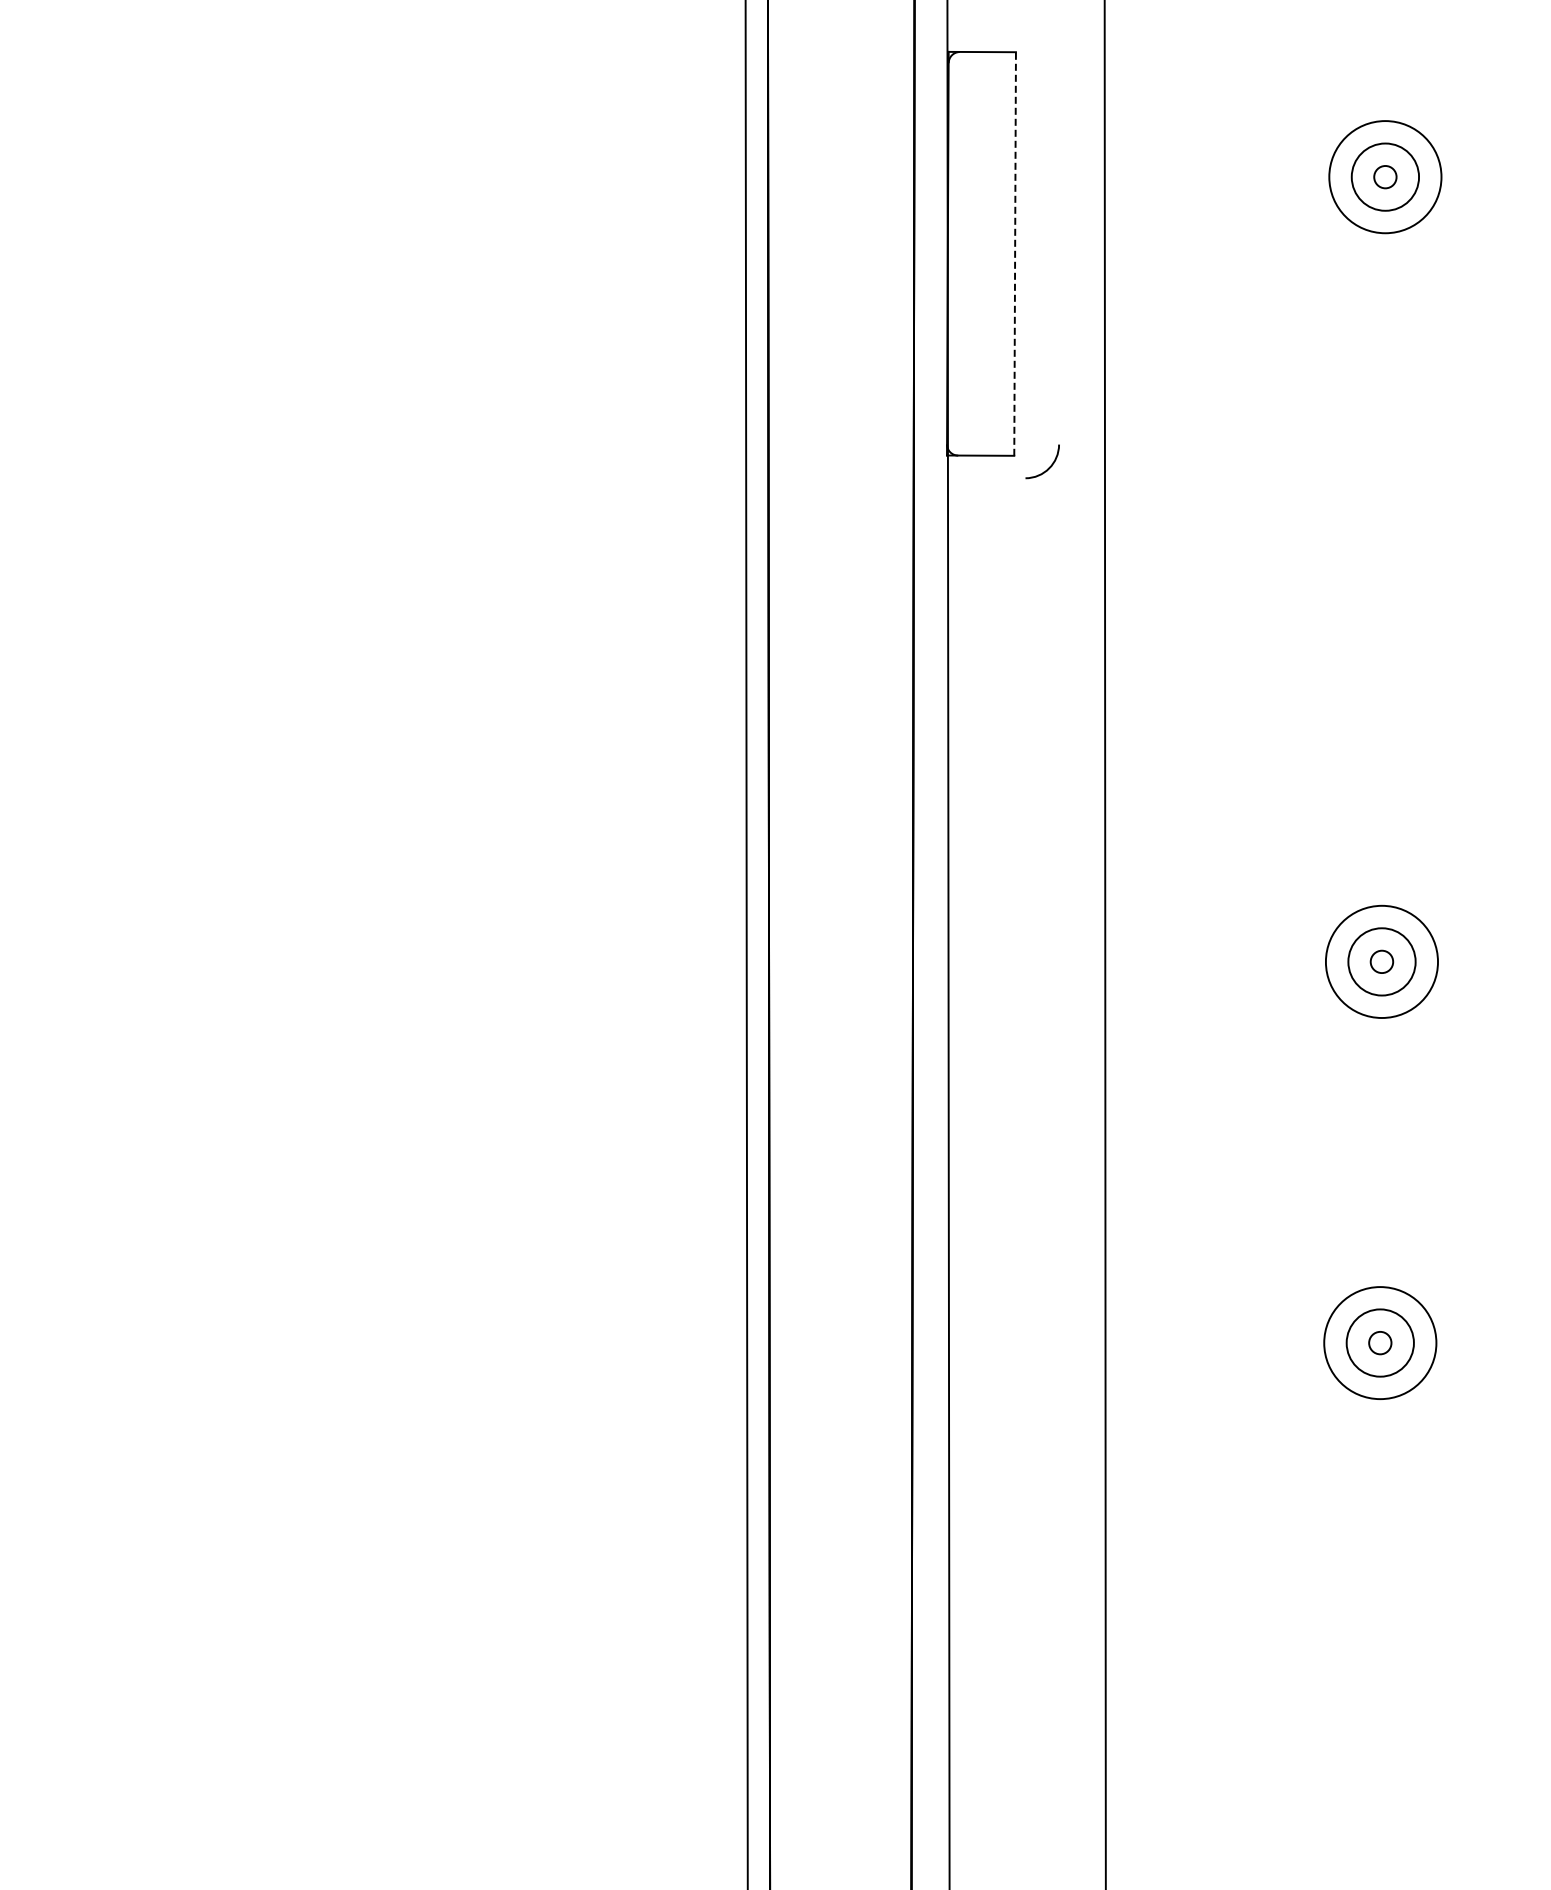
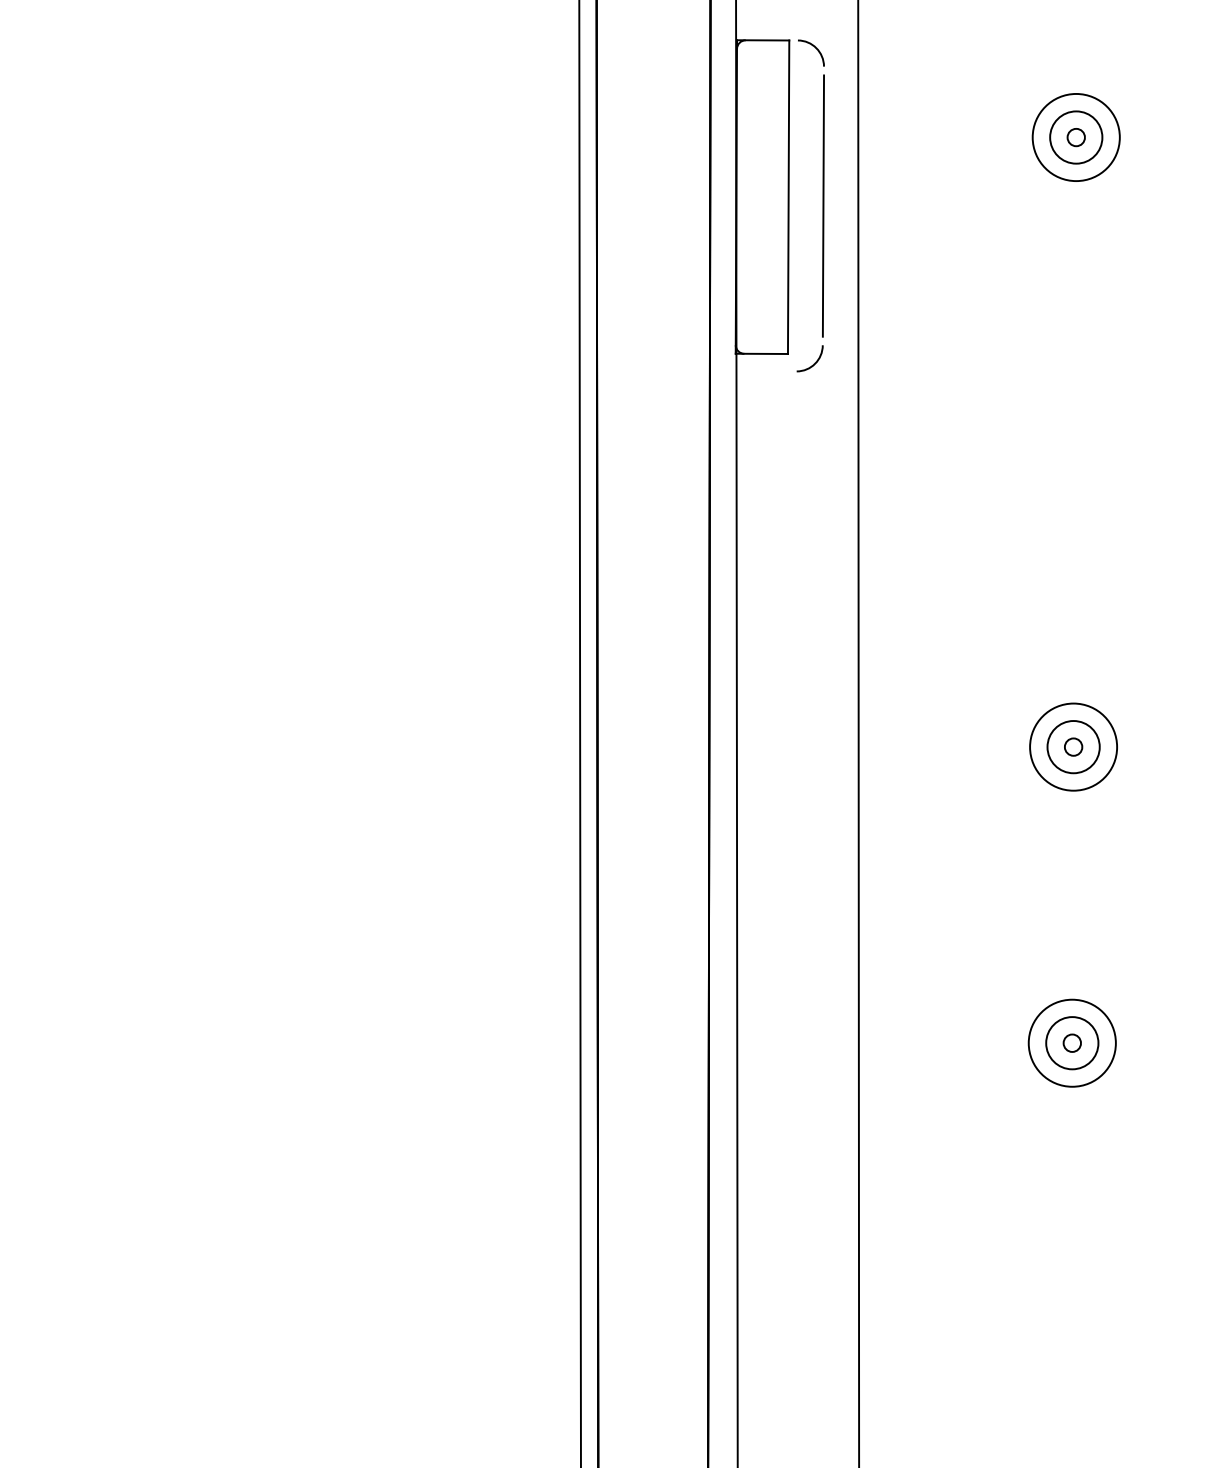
curve: (1049, 62) -> (815, 48), added
line: (1015, 254) -> (788, 197), dashed -> solid
line: (1059, 265) -> (823, 206), added

